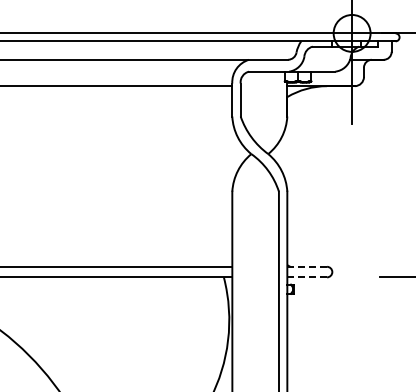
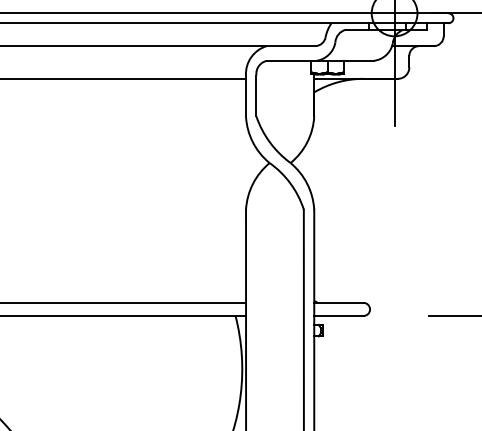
line: (307, 266) -> (339, 302), dashed -> solid
line: (307, 277) -> (339, 316), dashed -> solid

